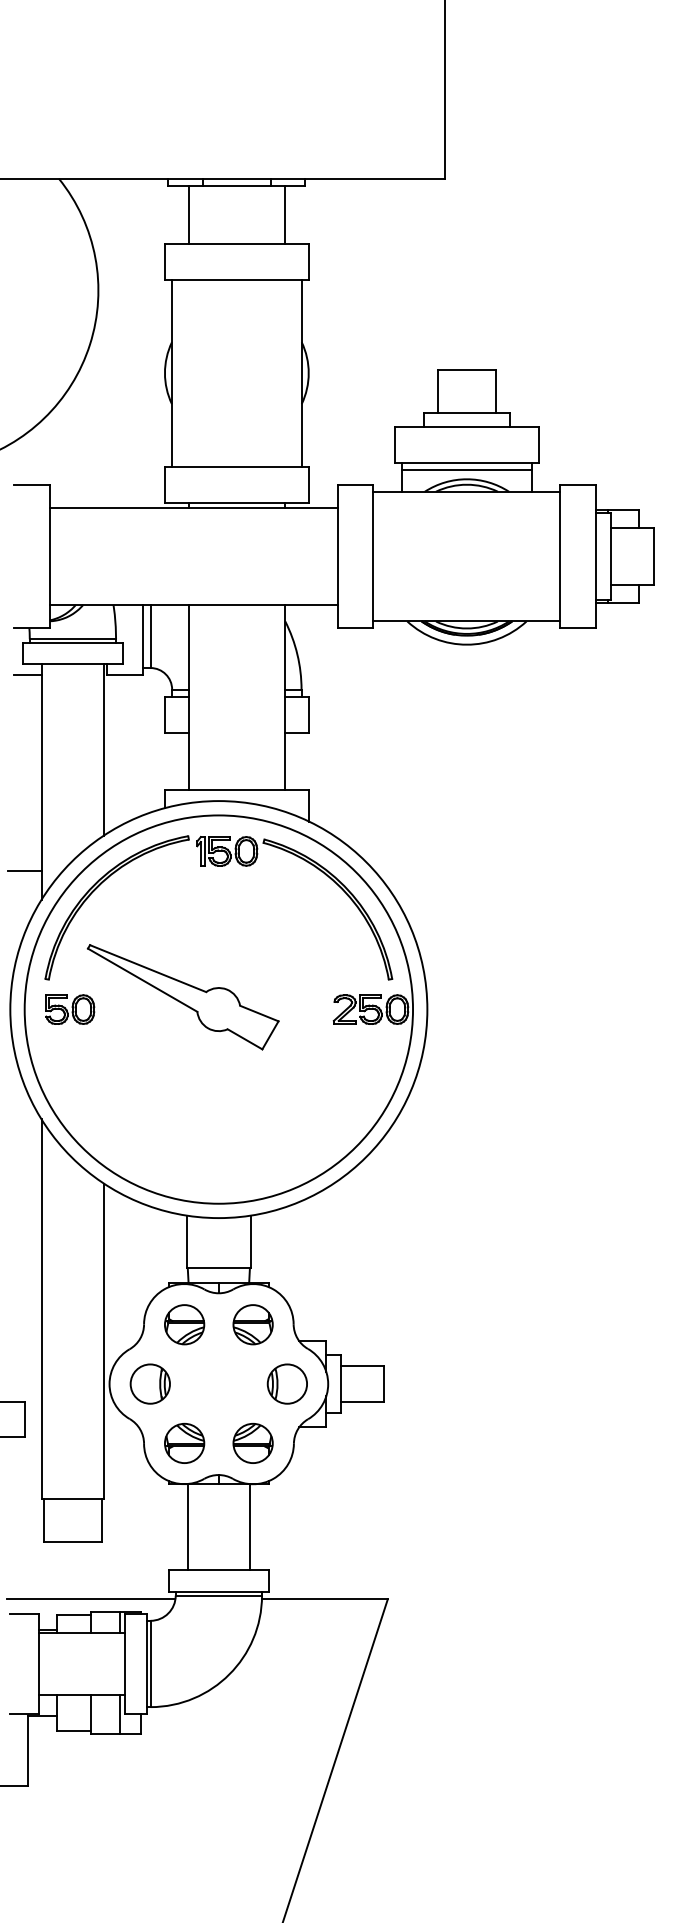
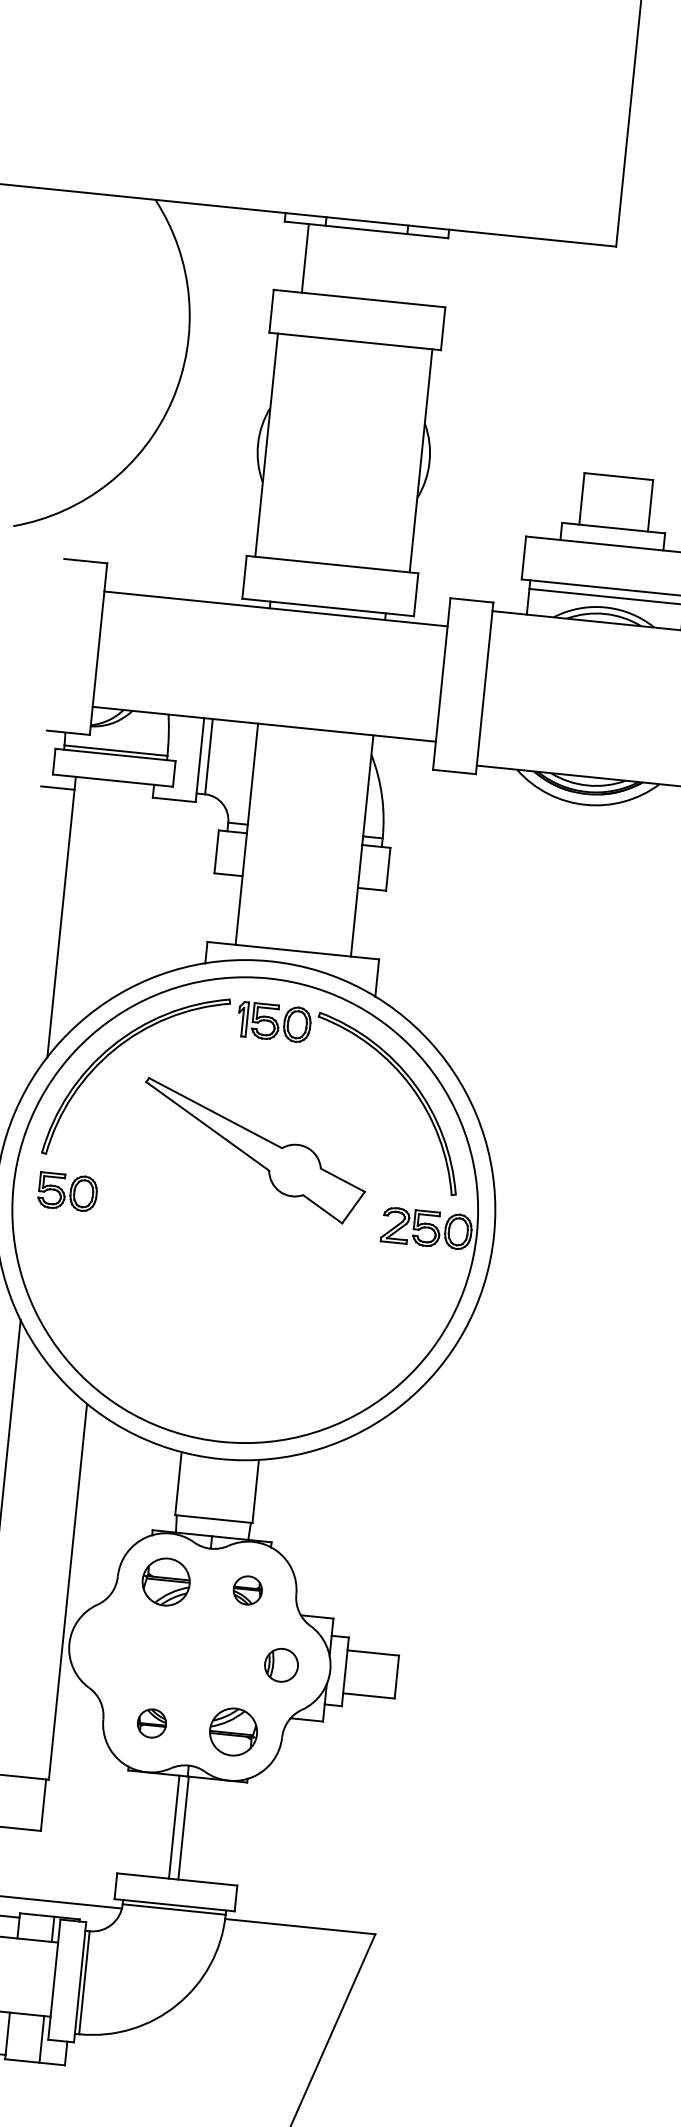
line: (285, 214) -> (421, 269), removed
line: (103, 749) -> (139, 885), removed
line: (24, 871) -> (30, 1021), removed
part: (182, 997) -> (253, 1151), moved
part: (252, 1324) -> (247, 1590), size x0.6
part: (149, 1383) -> (117, 1647), removed
part: (286, 1383) -> (280, 1664), size x0.7
part: (184, 1442) -> (151, 1722), size x0.6
line: (187, 1527) -> (183, 1828), moved
line: (249, 1527) -> (173, 1827), moved

